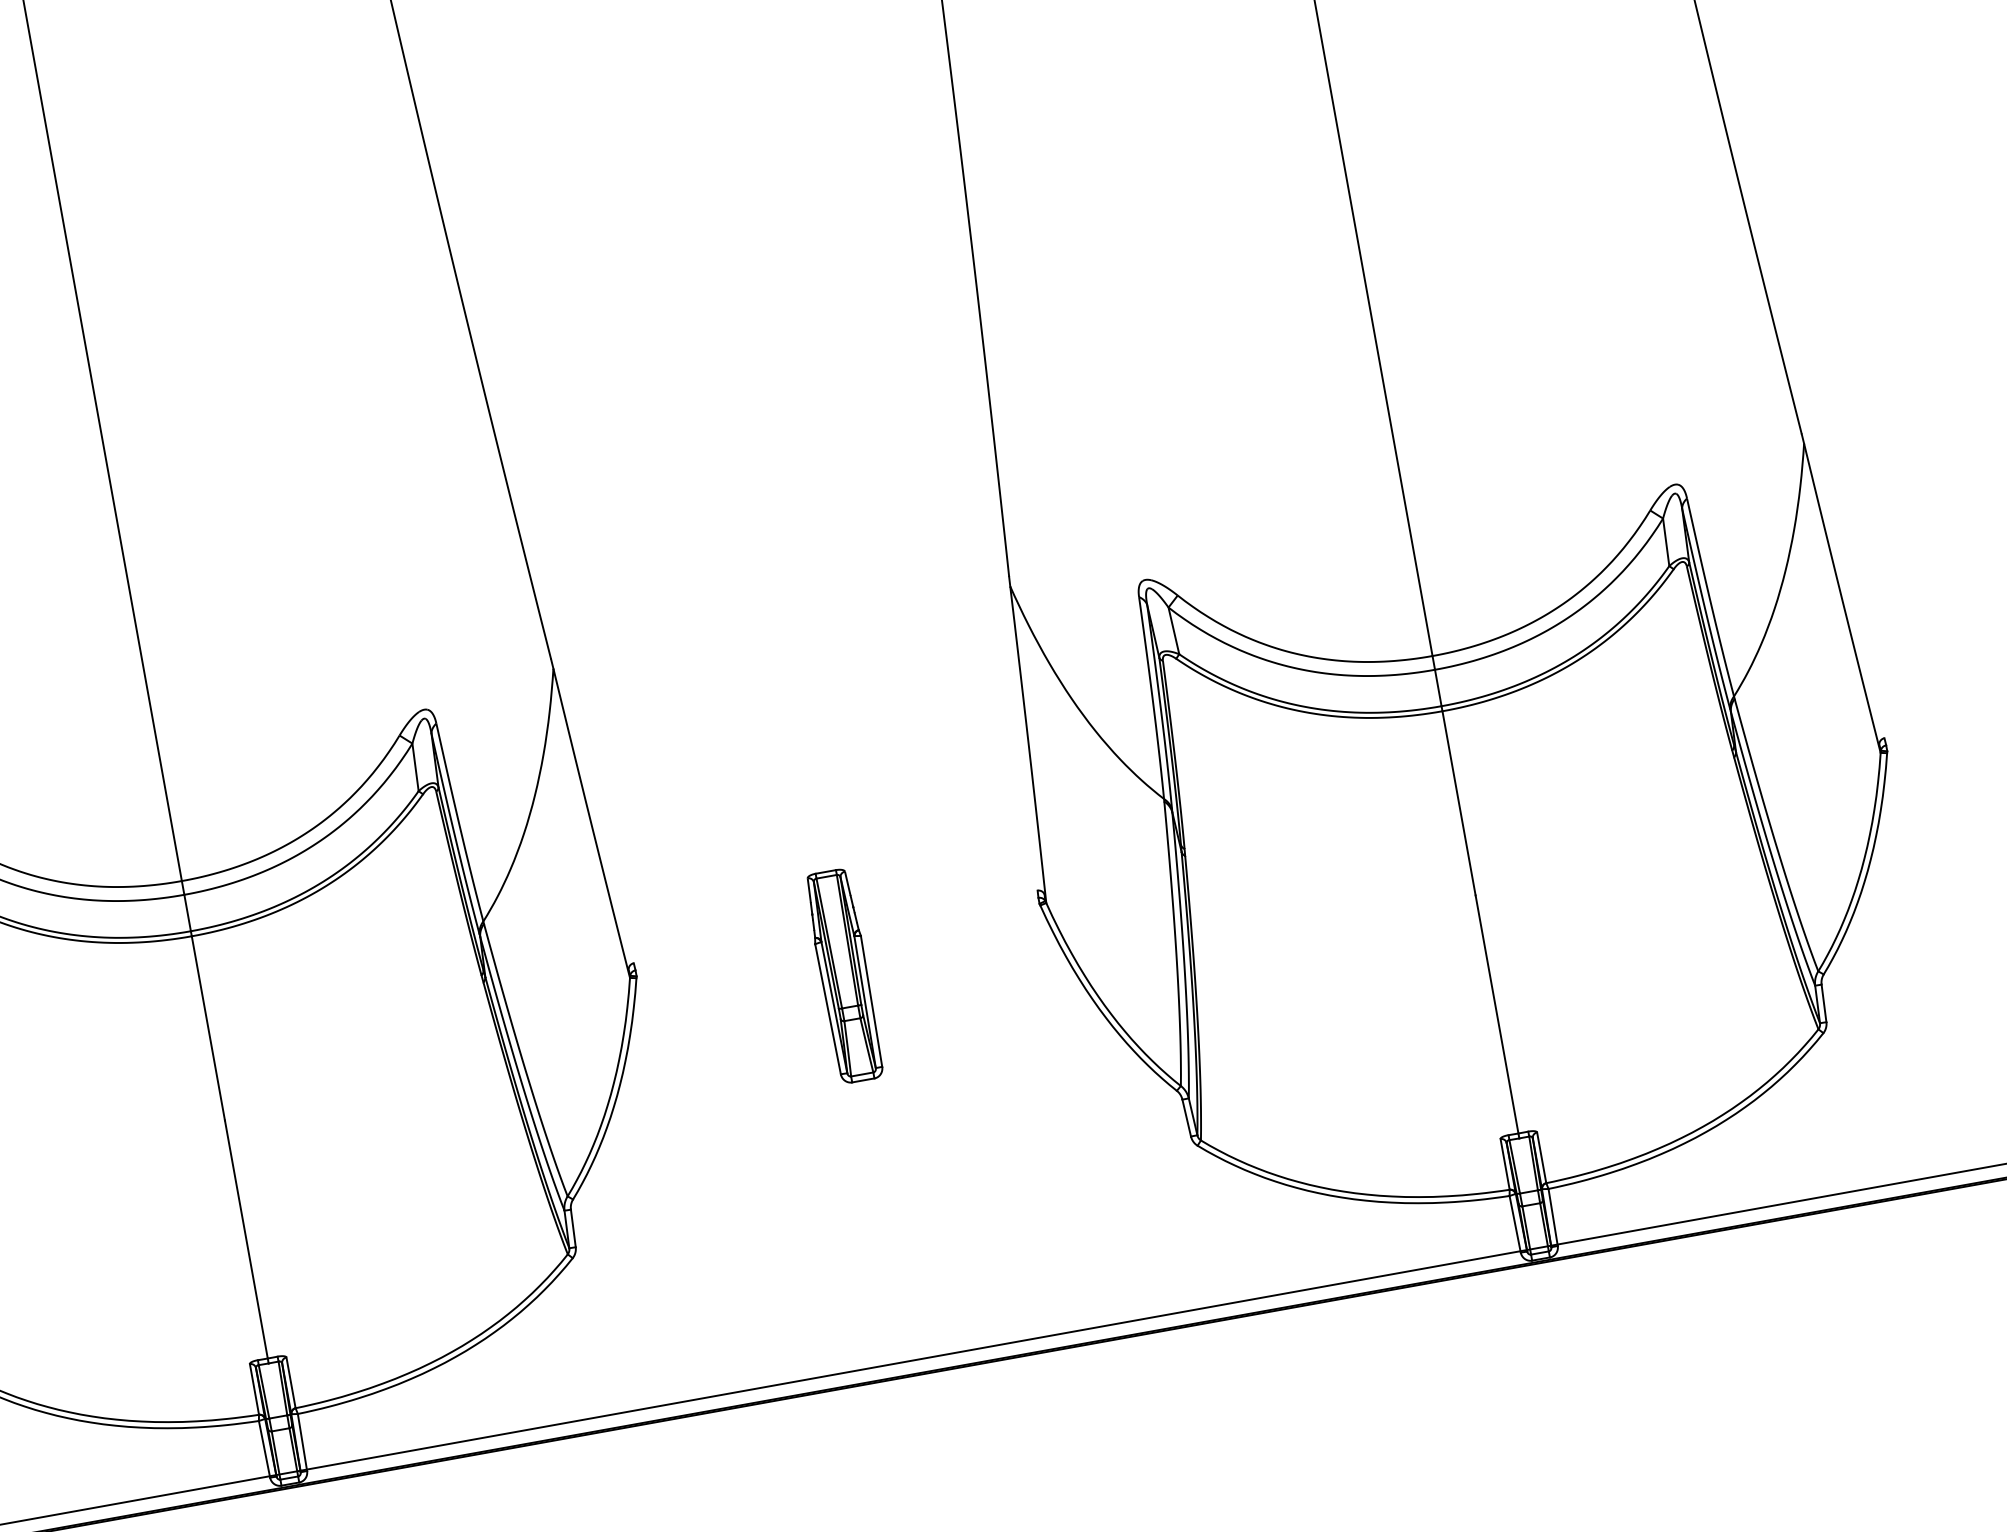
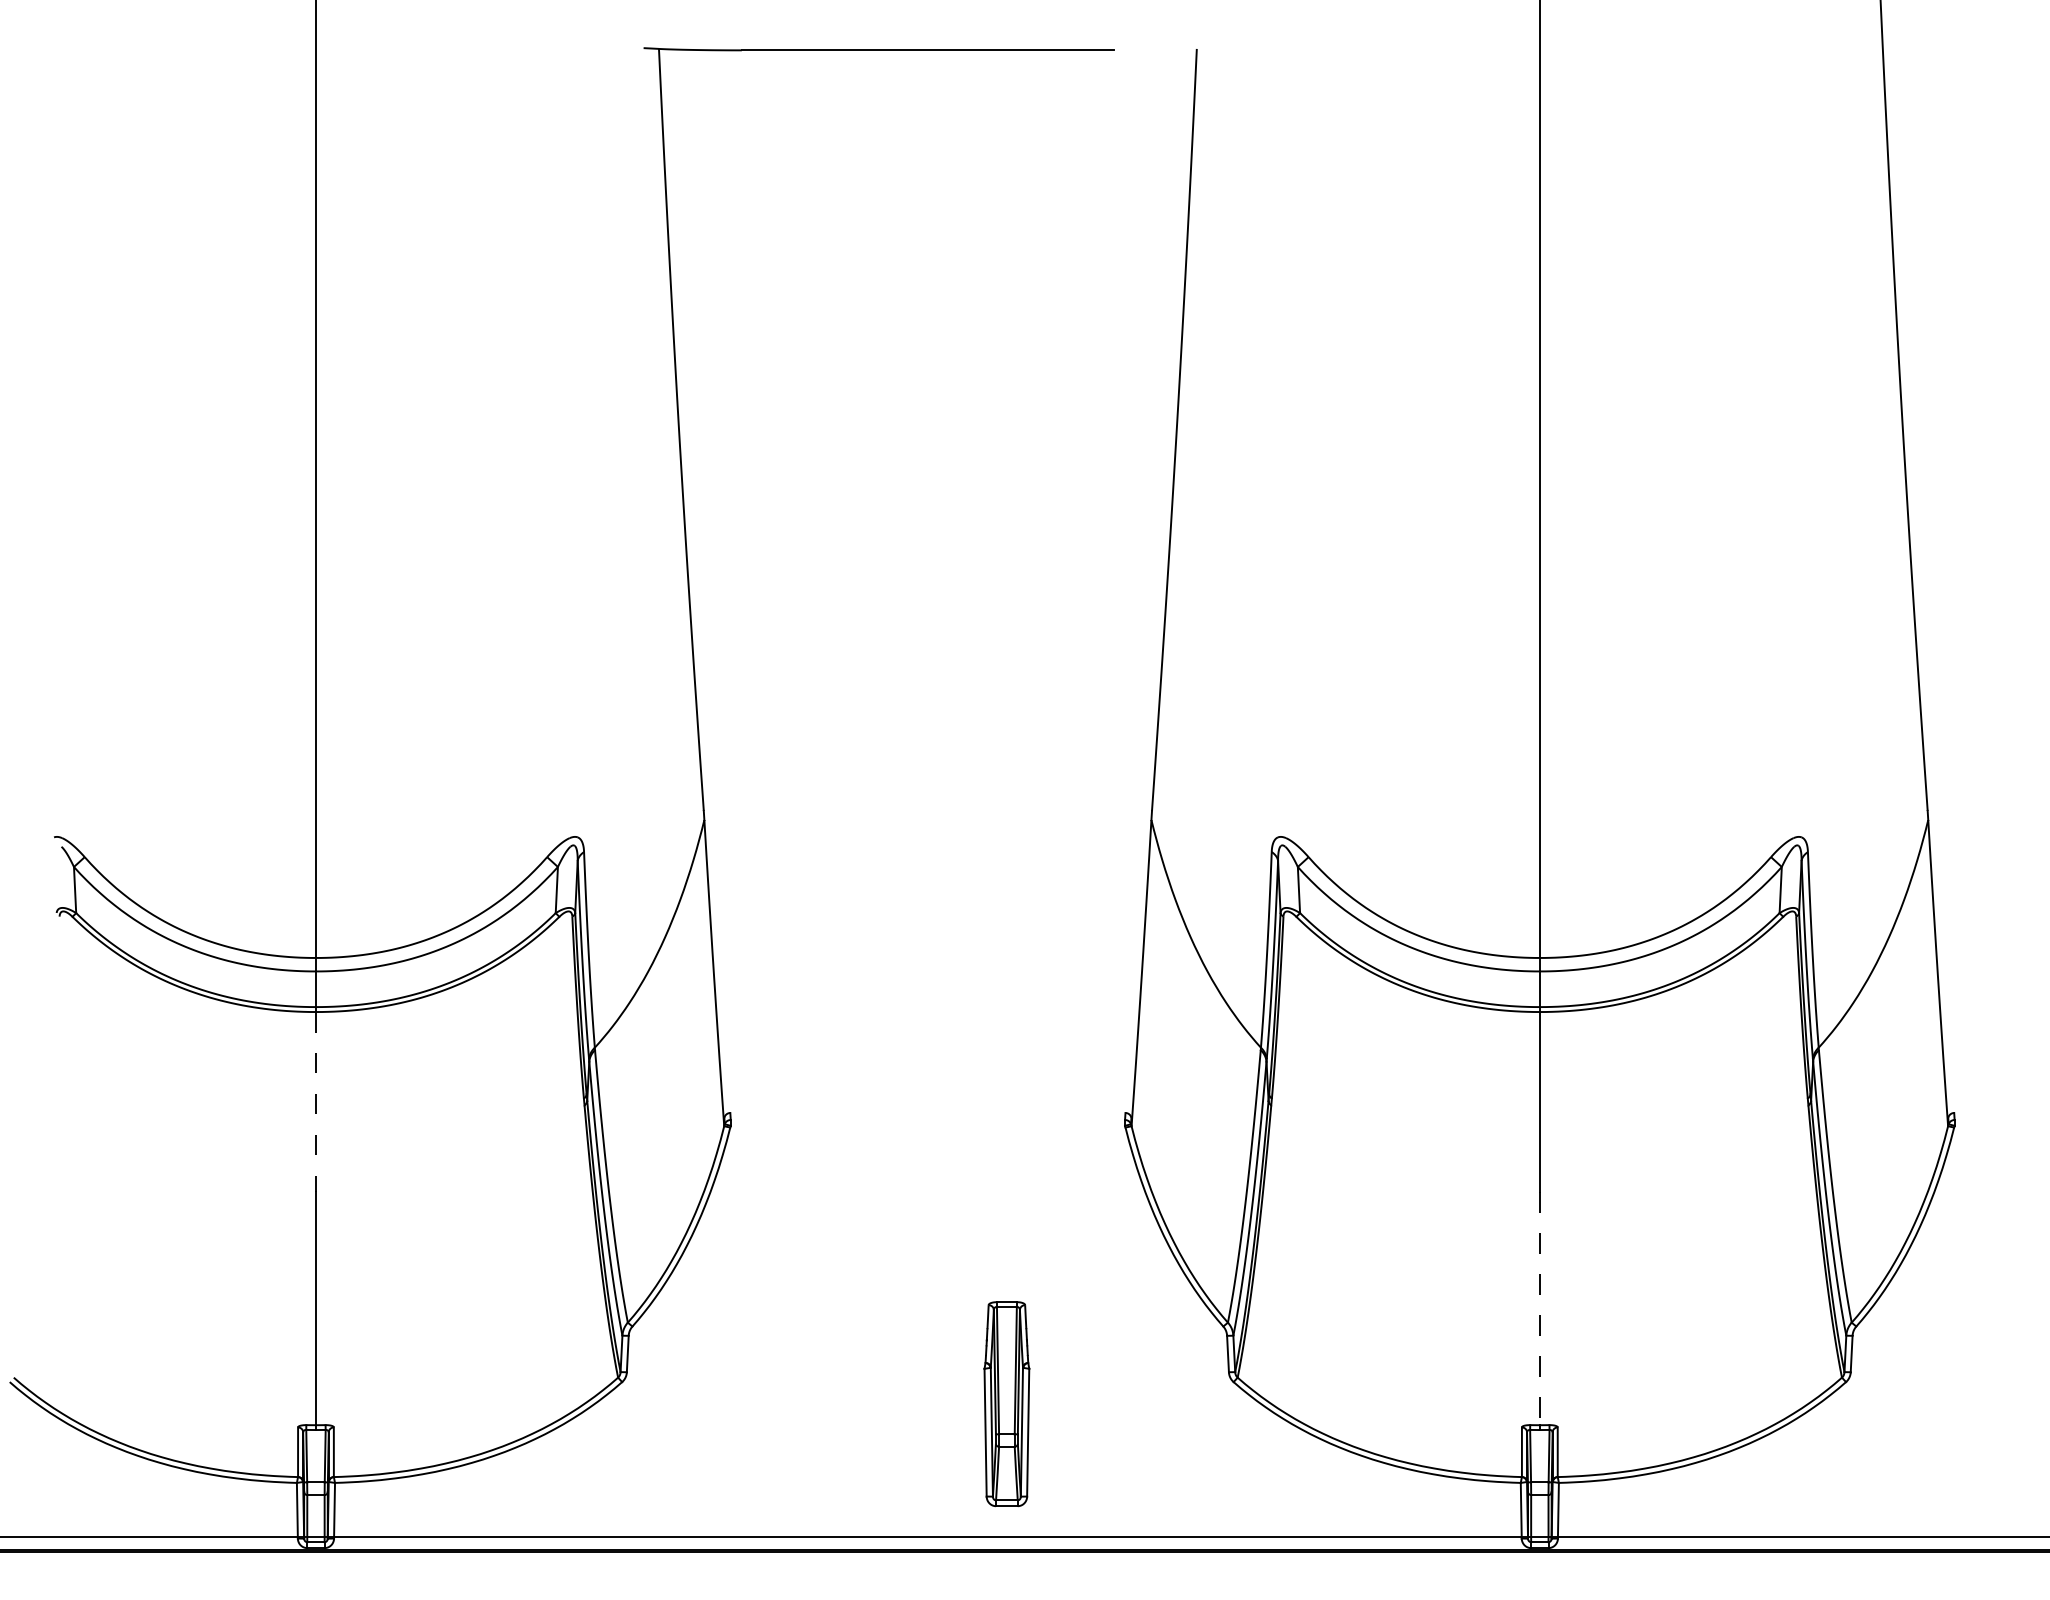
part: (844, 976) -> (1006, 1404), moved
line: (1496, 1015) -> (1539, 1309), solid -> dashed
line: (207, 1028) -> (315, 1102), solid -> dashed

